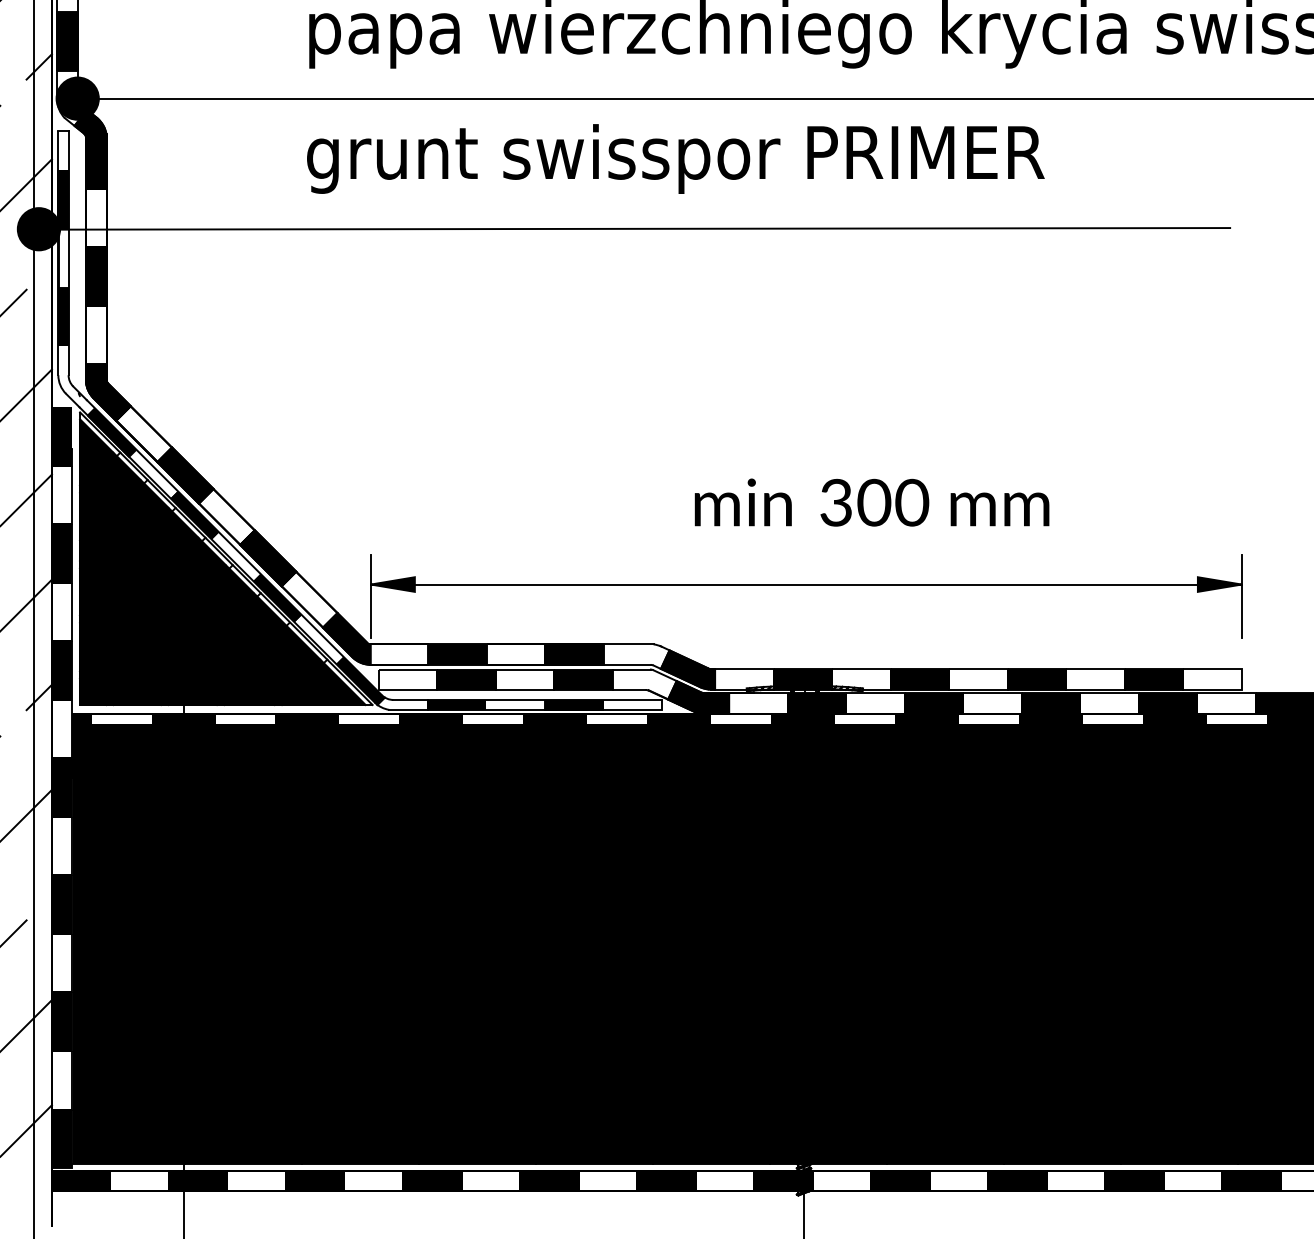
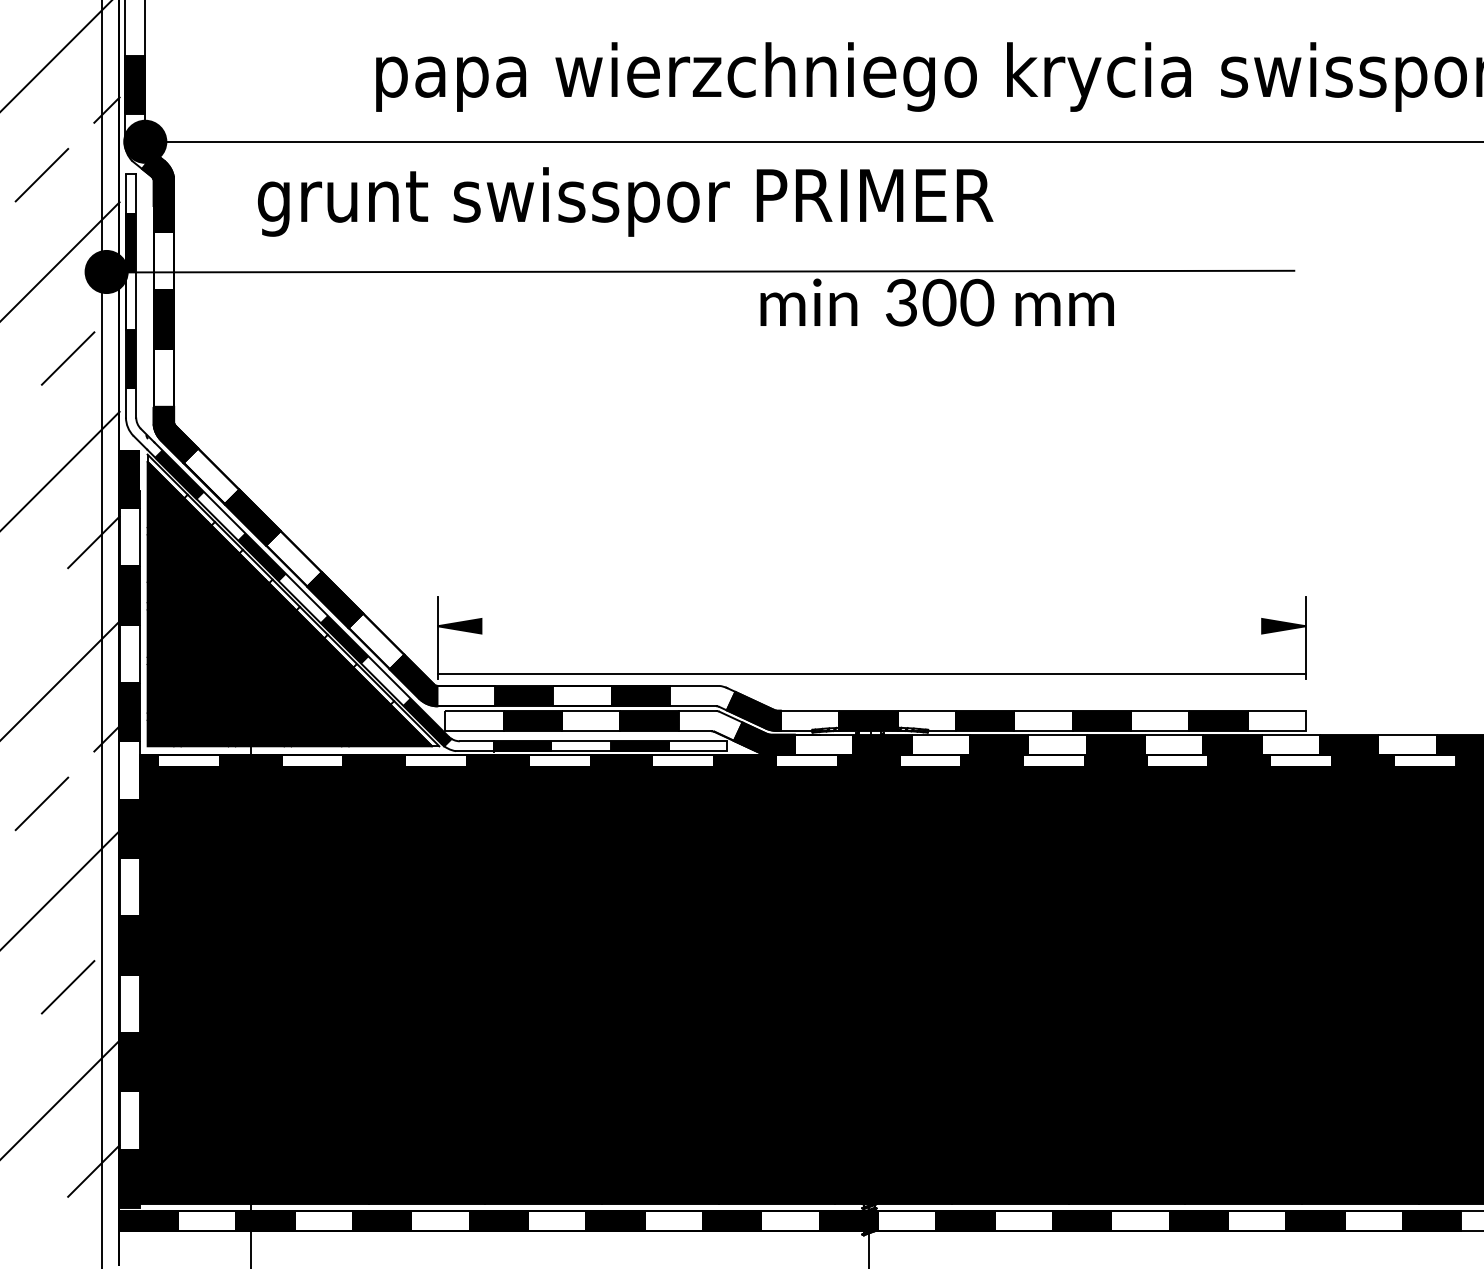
text: (675, 158) -> (625, 201), moved
text: (871, 502) -> (936, 302), moved
line: (806, 584) -> (871, 674), moved

